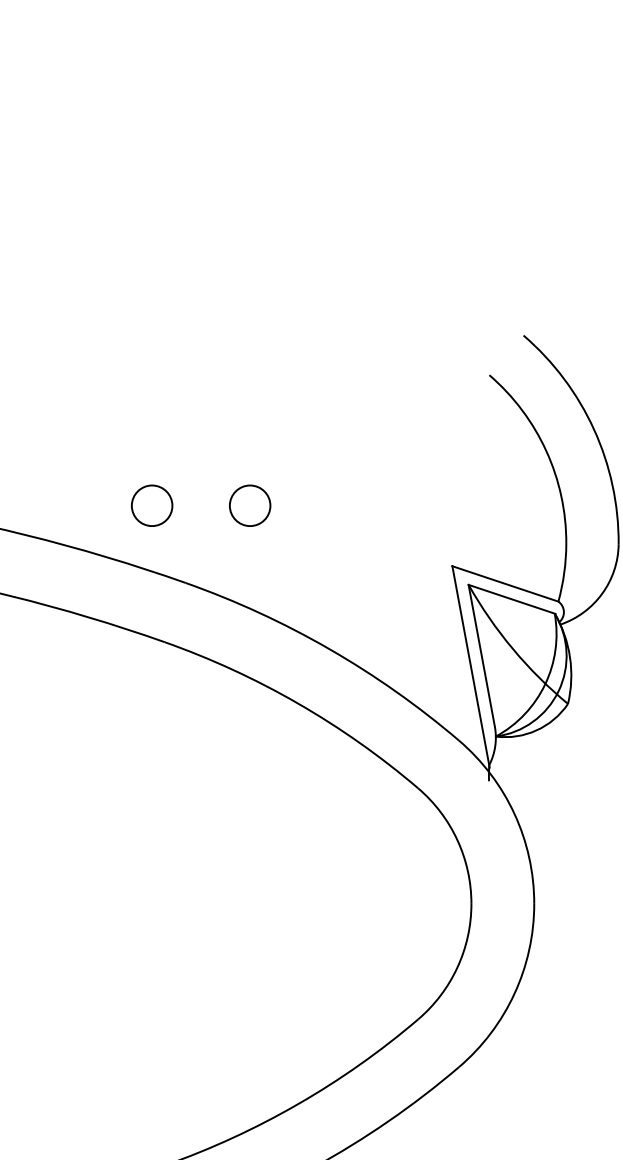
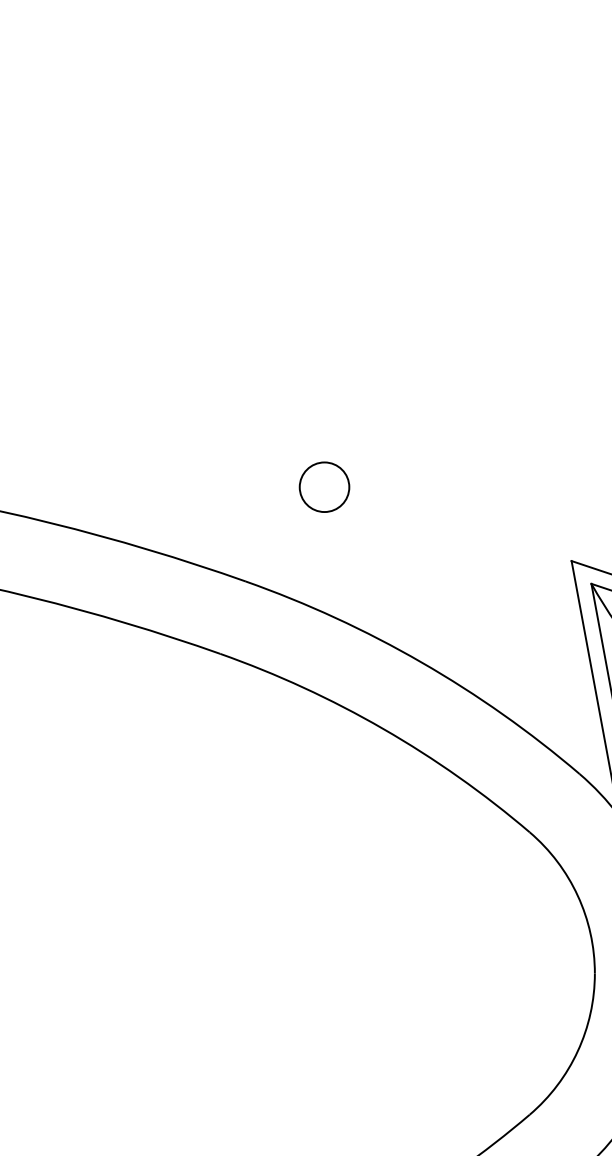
circle: (152, 505) -> (205, 486), removed

